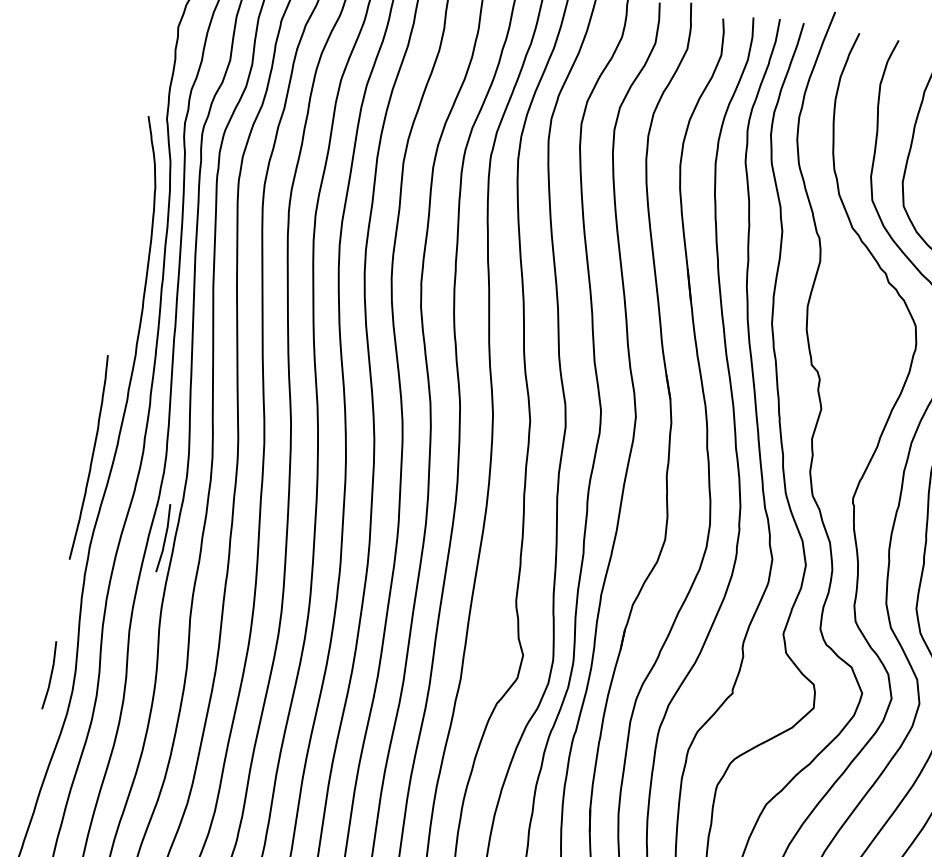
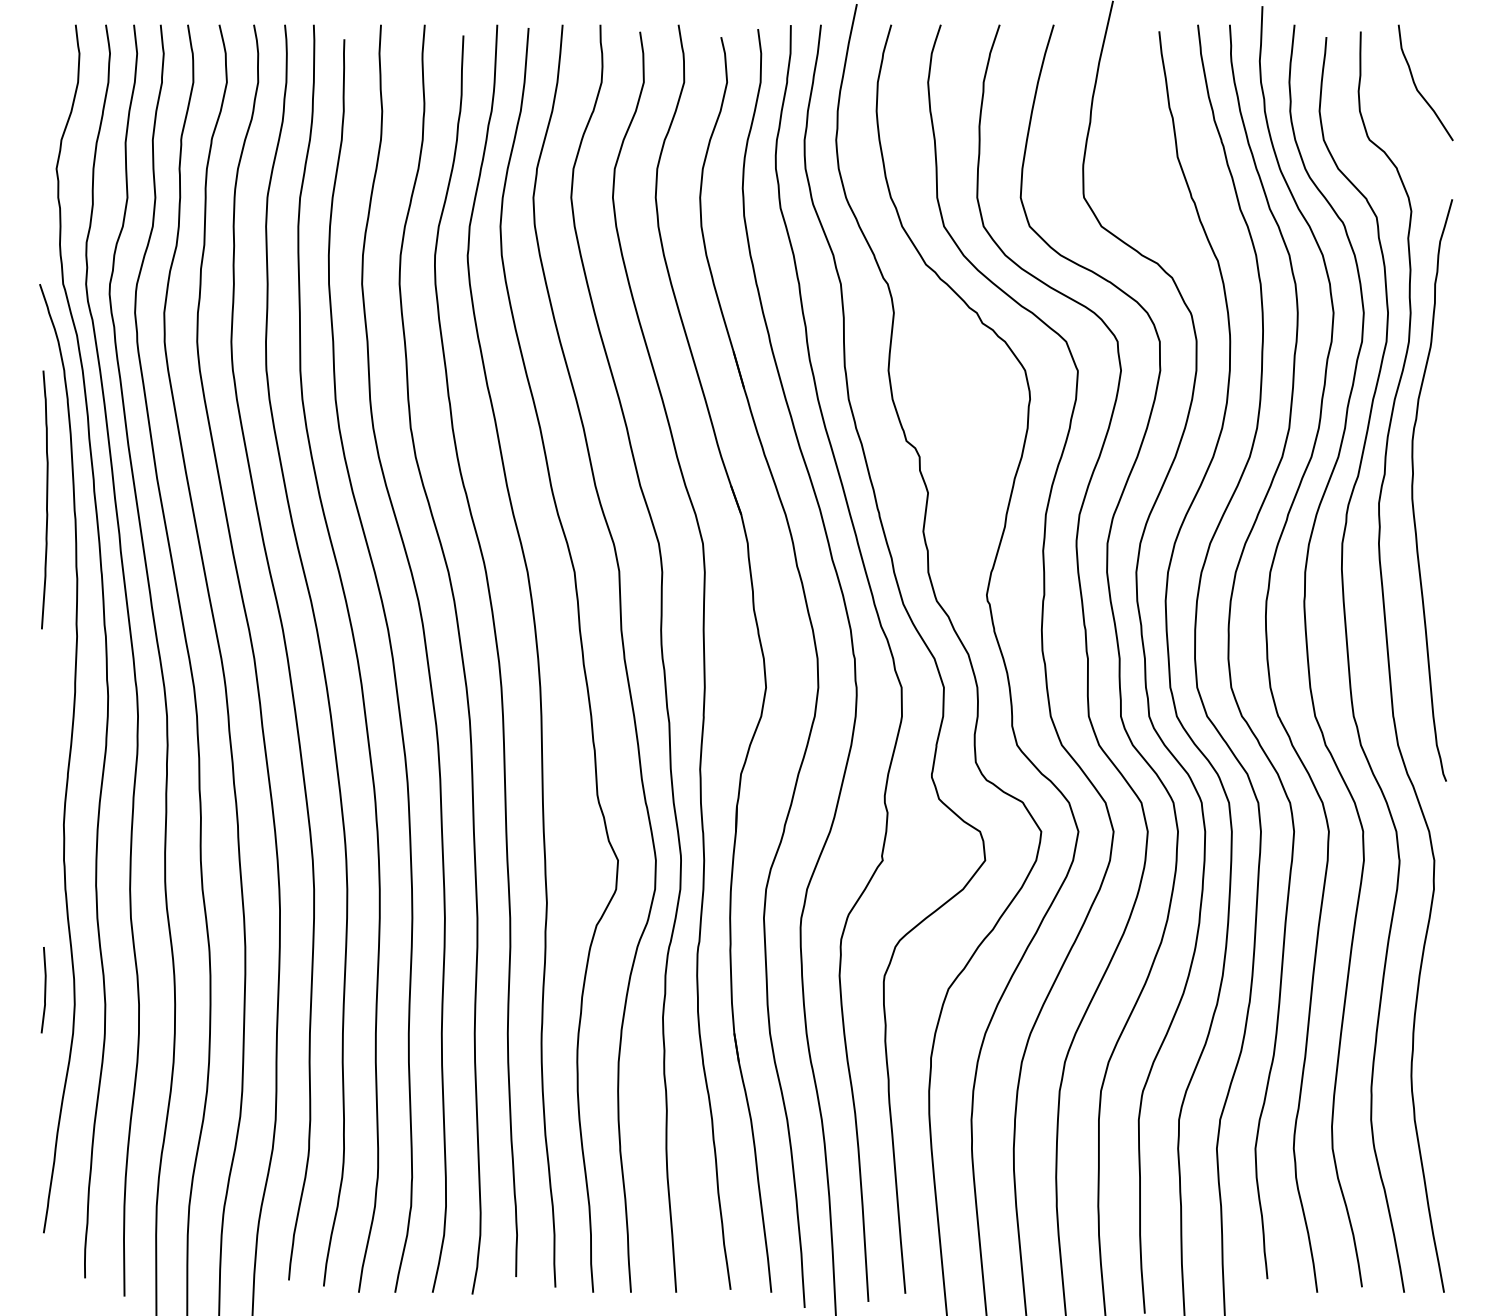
curve: (91, 457) -> (46, 499), moved
line: (164, 538) -> (153, 797), removed

